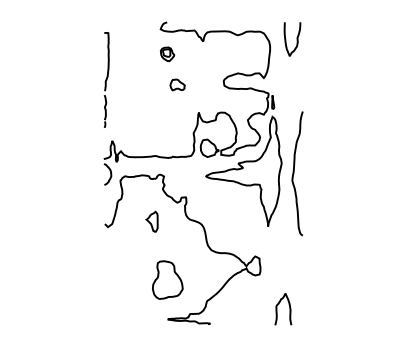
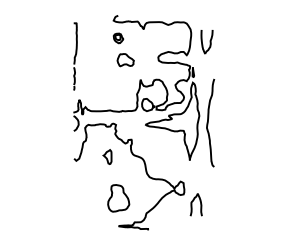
part: (292, 39) -> (207, 42), moved
part: (177, 84) -> (125, 59), size x1.6
curve: (277, 309) -> (192, 205), moved

